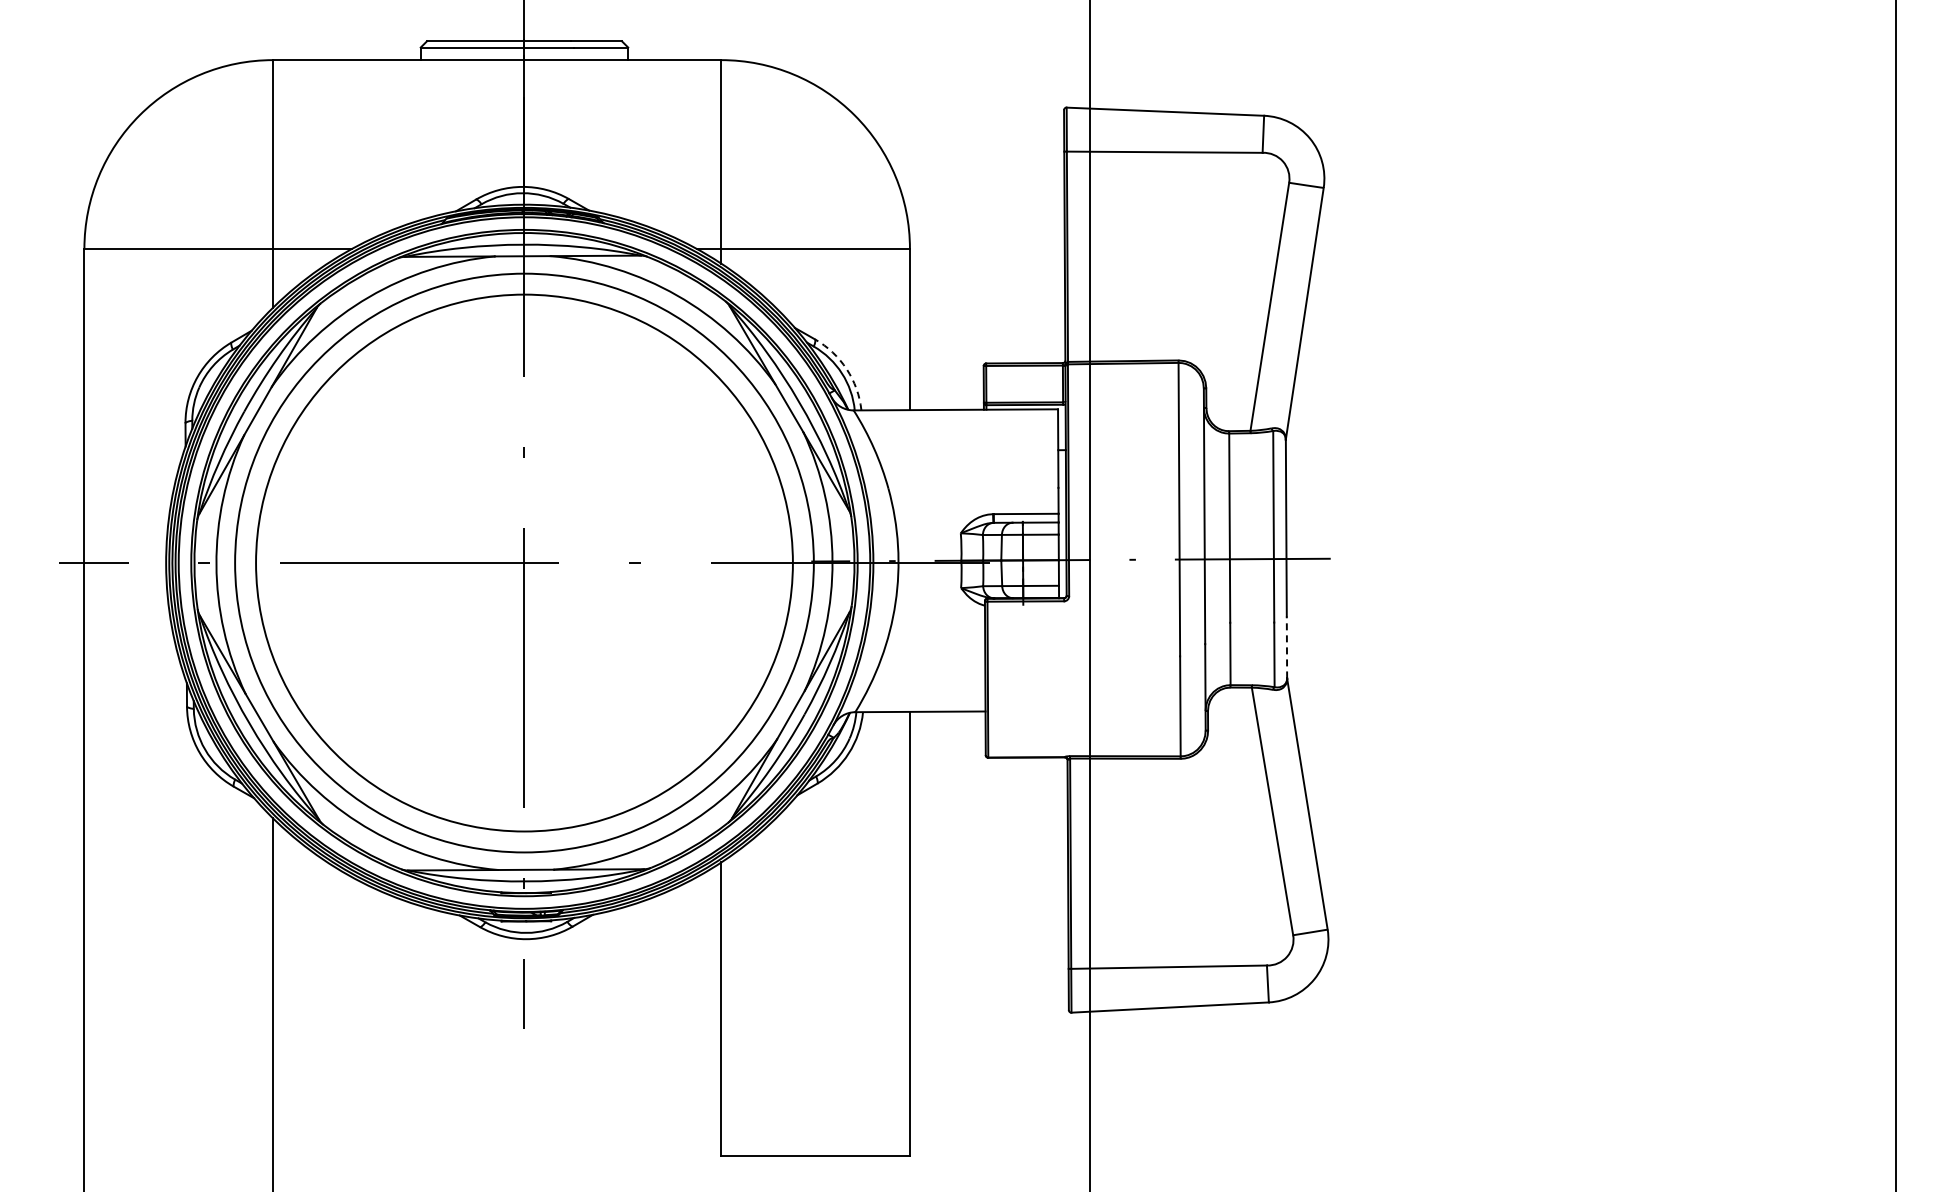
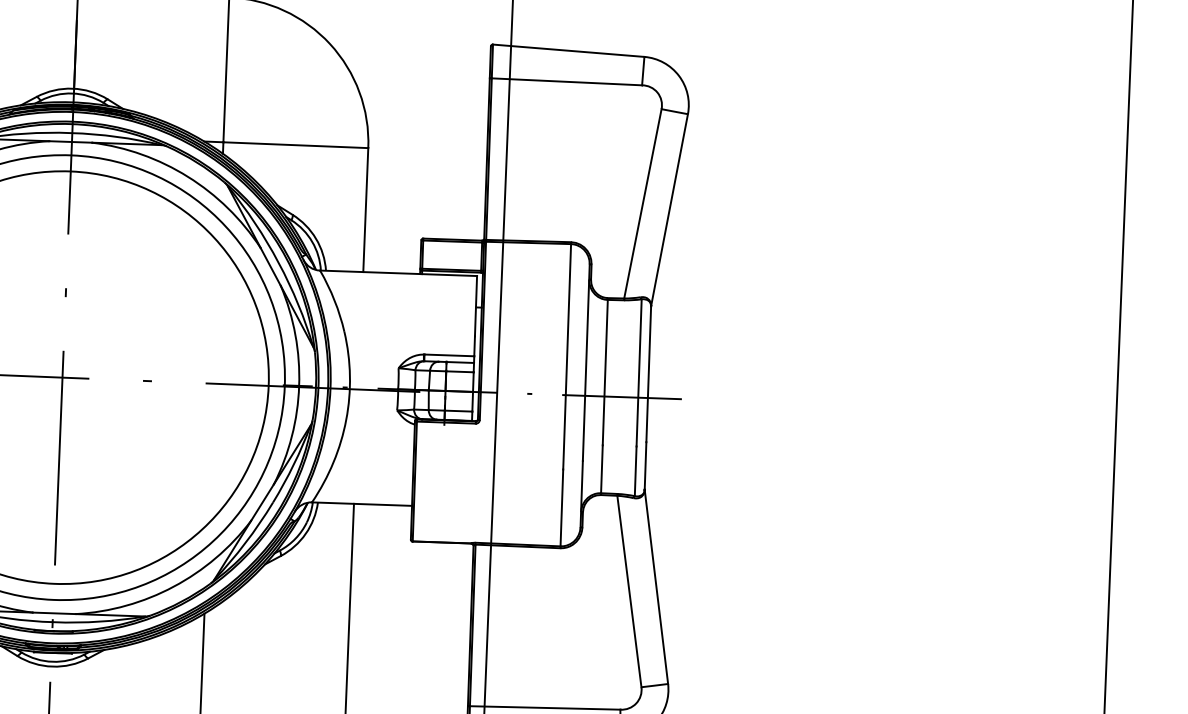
arc: (846, 369) -> (315, 238), dashed -> solid
line: (1286, 647) -> (645, 466), dashed -> solid

